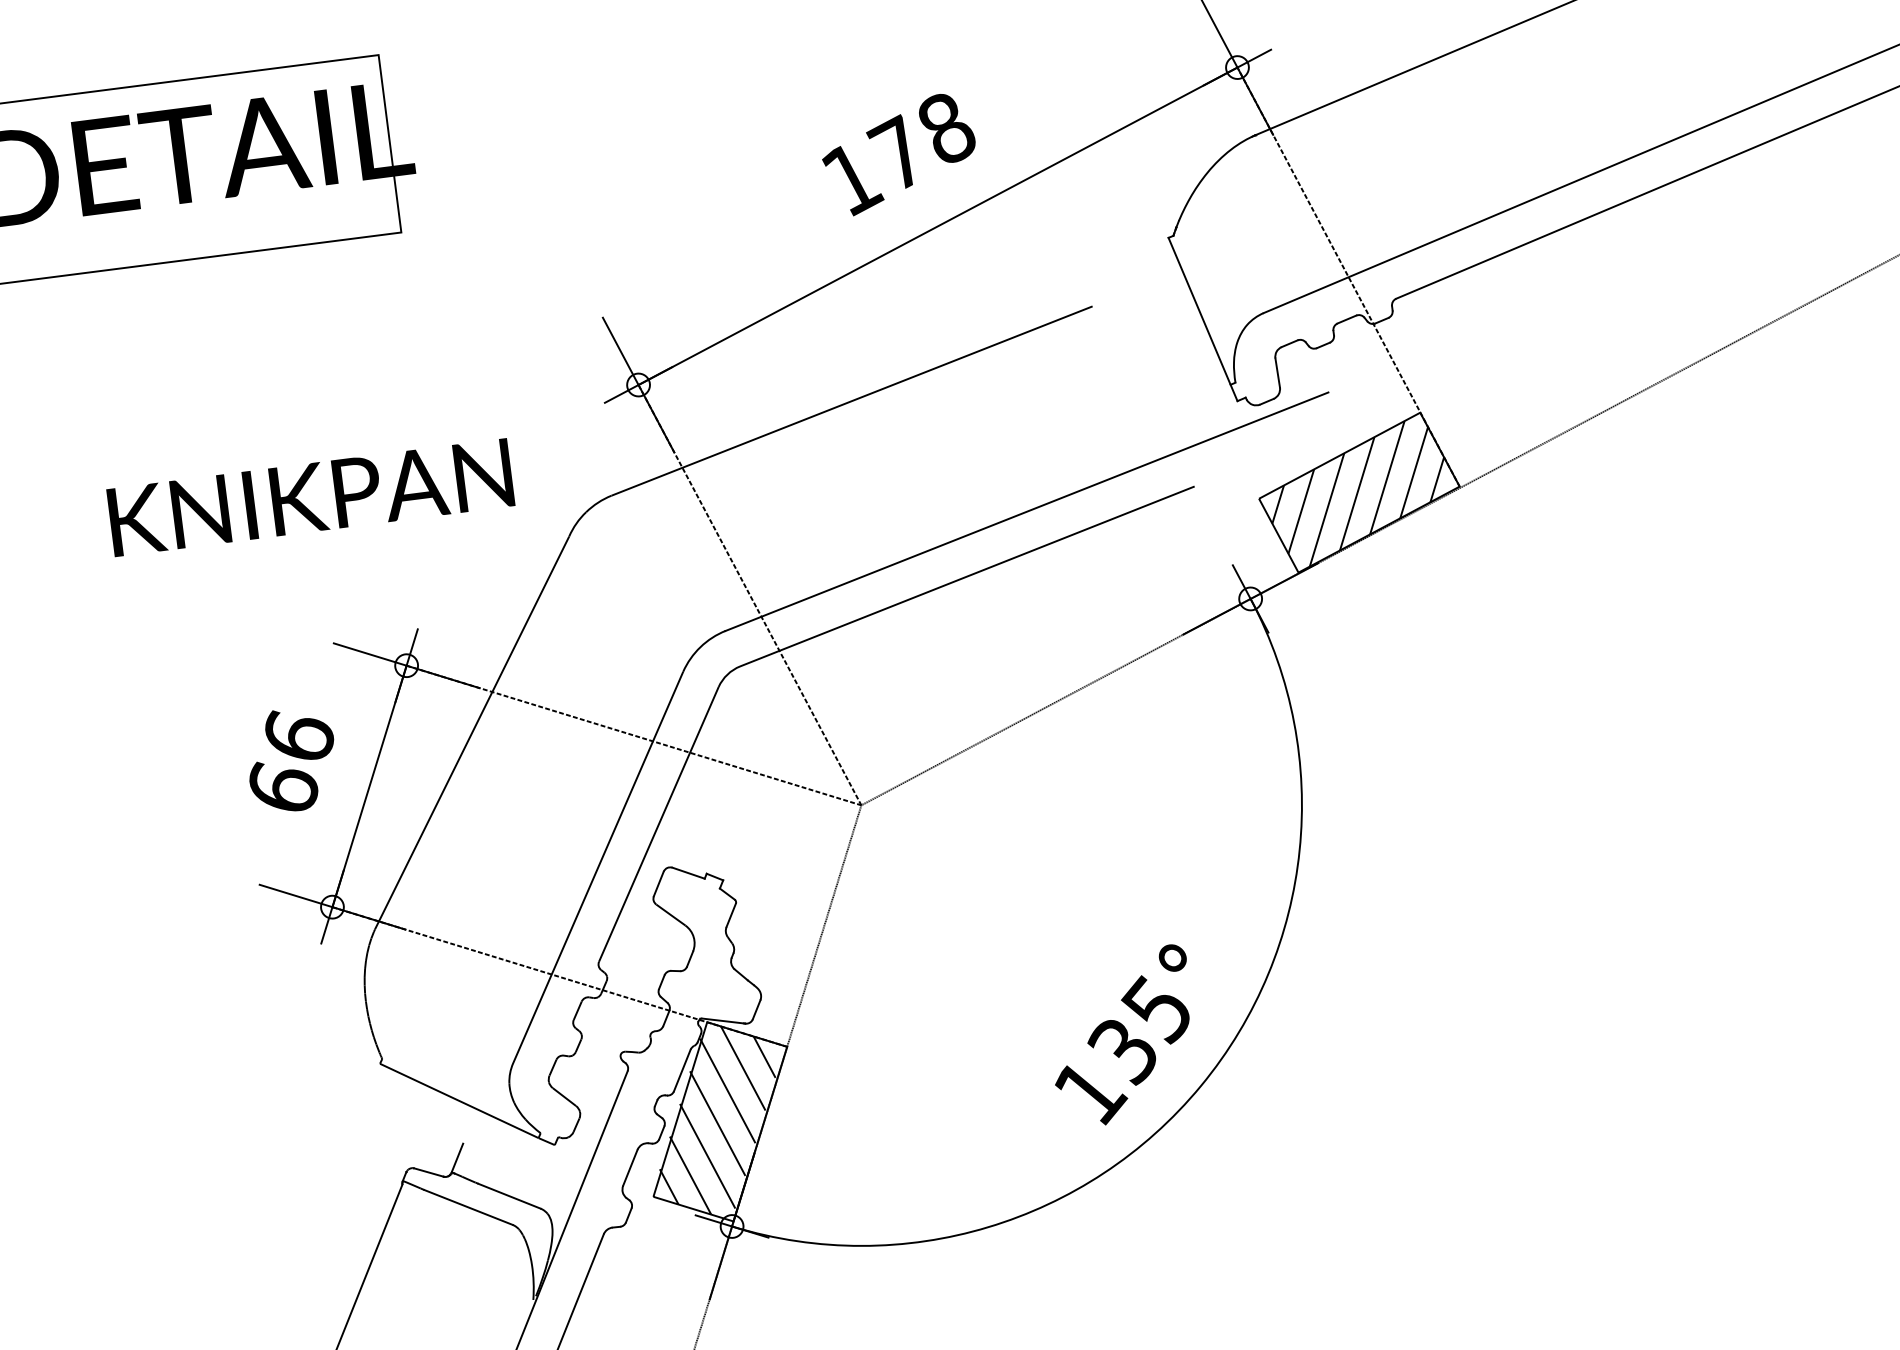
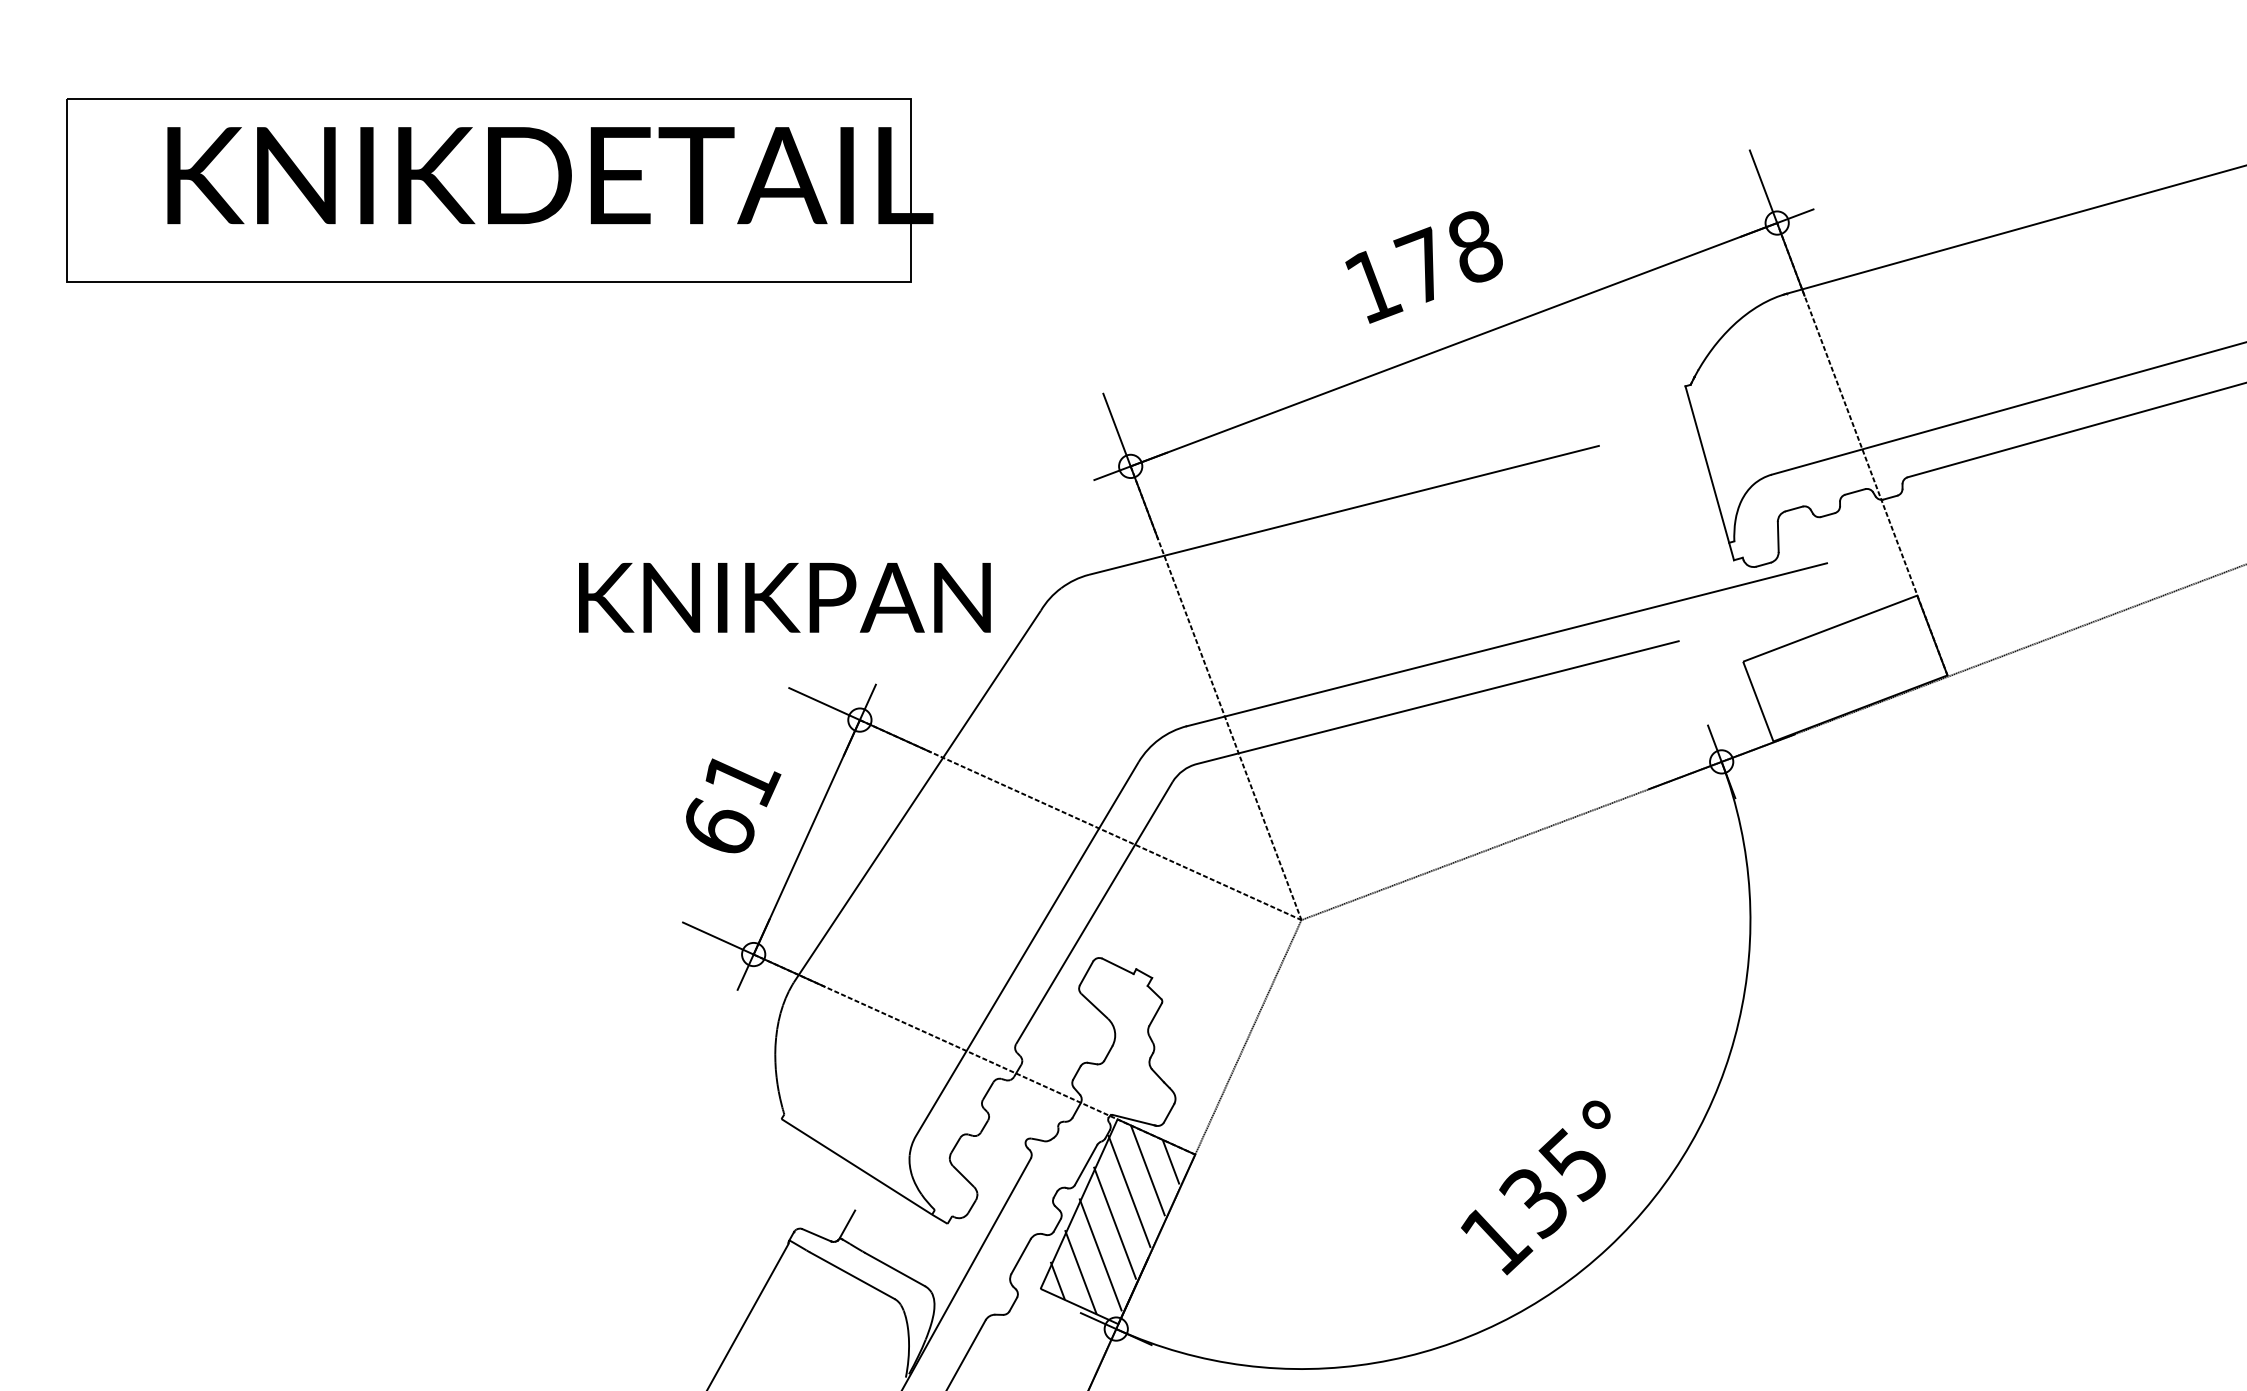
hatch: (1358, 493) -> (1844, 669), removed
text: (310, 497) -> (784, 597), moved
text: (300, 736) -> (743, 777), 66 -> 61

